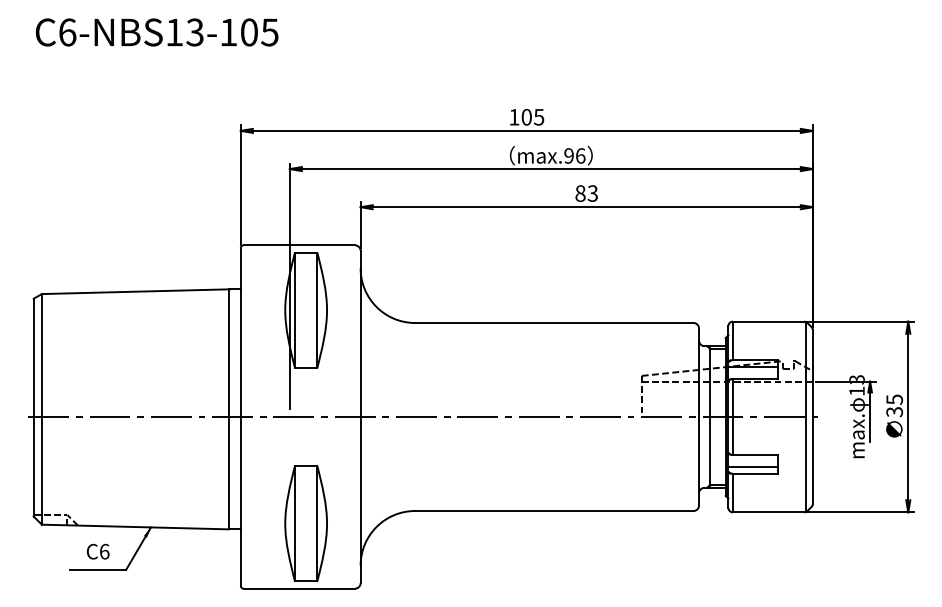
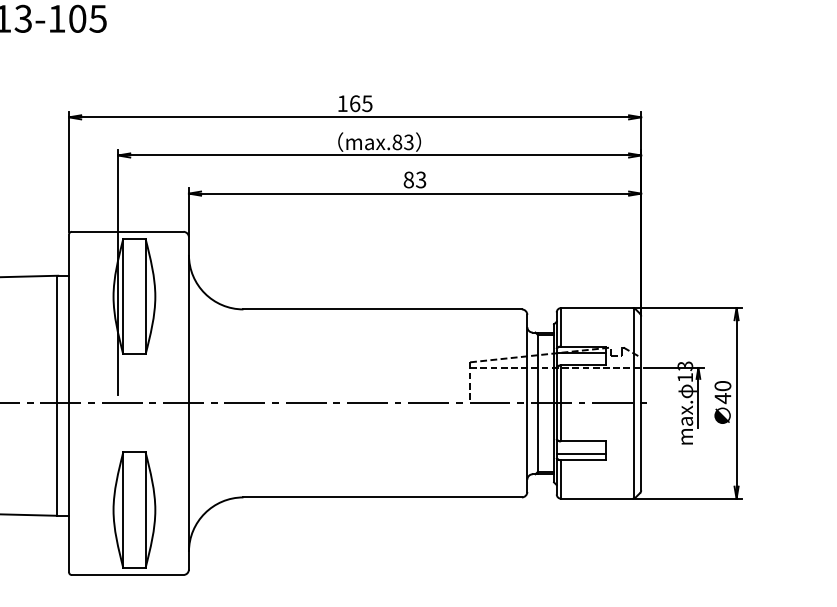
text: (526, 116) -> (354, 102), 105 -> 165
text: (574, 155) -> (402, 141), max.96 -> max.83
text: (894, 405) -> (722, 391), 35 -> 40

